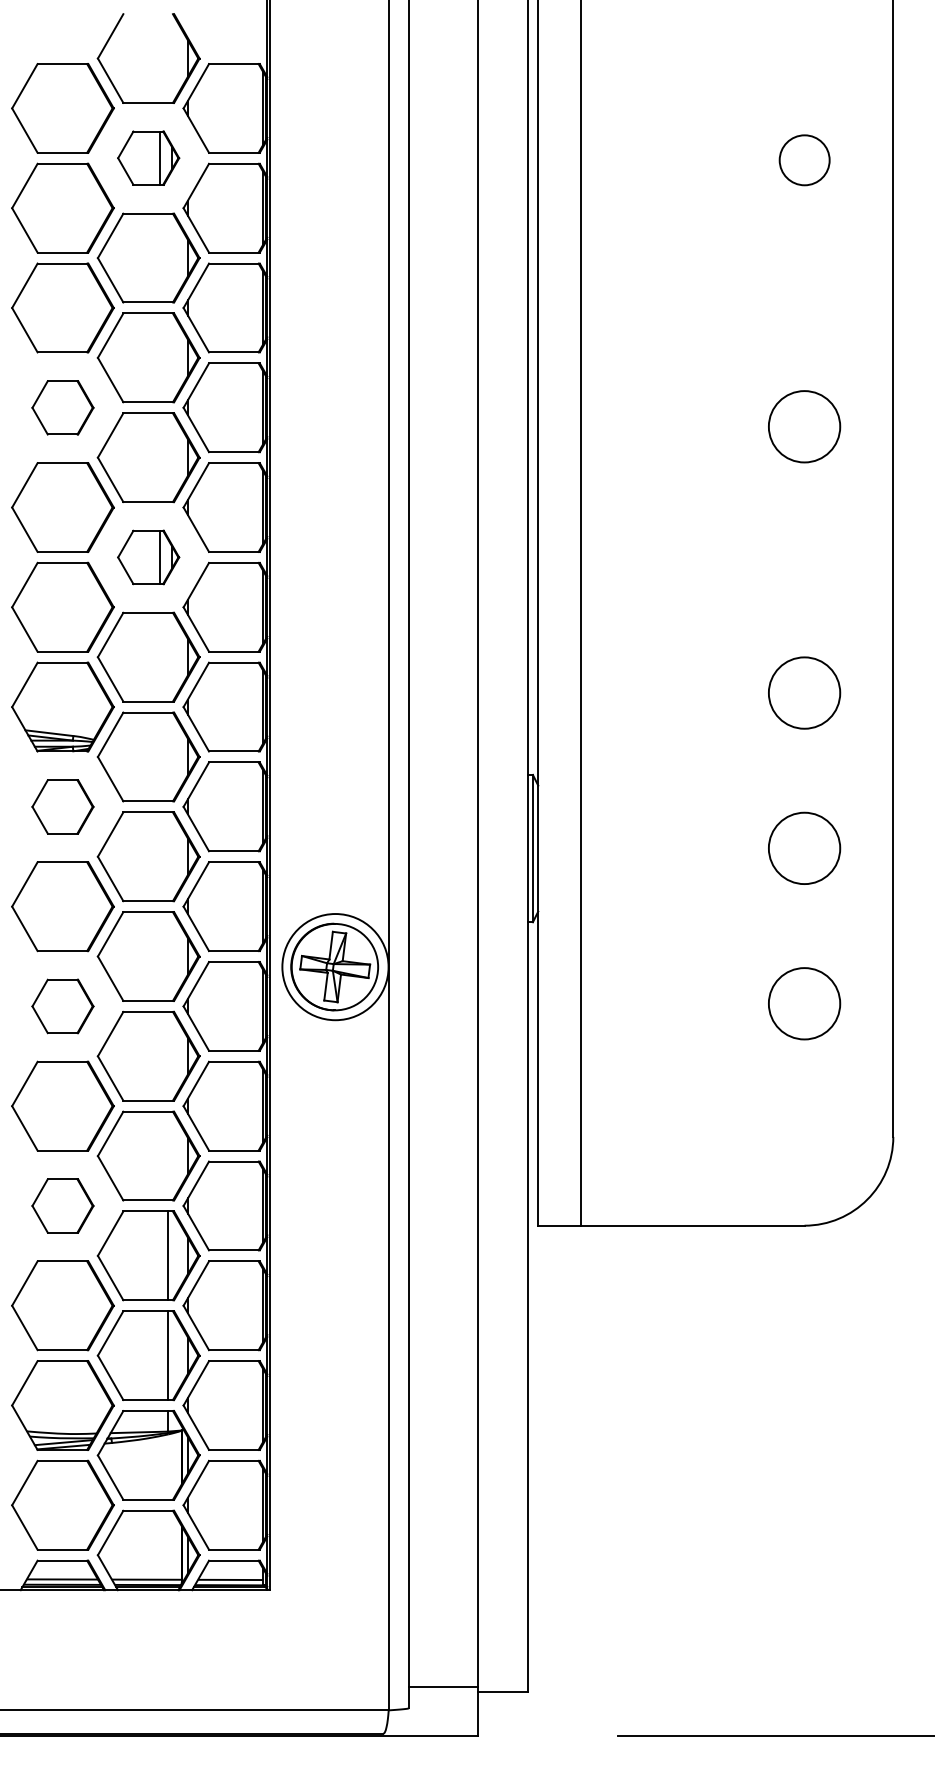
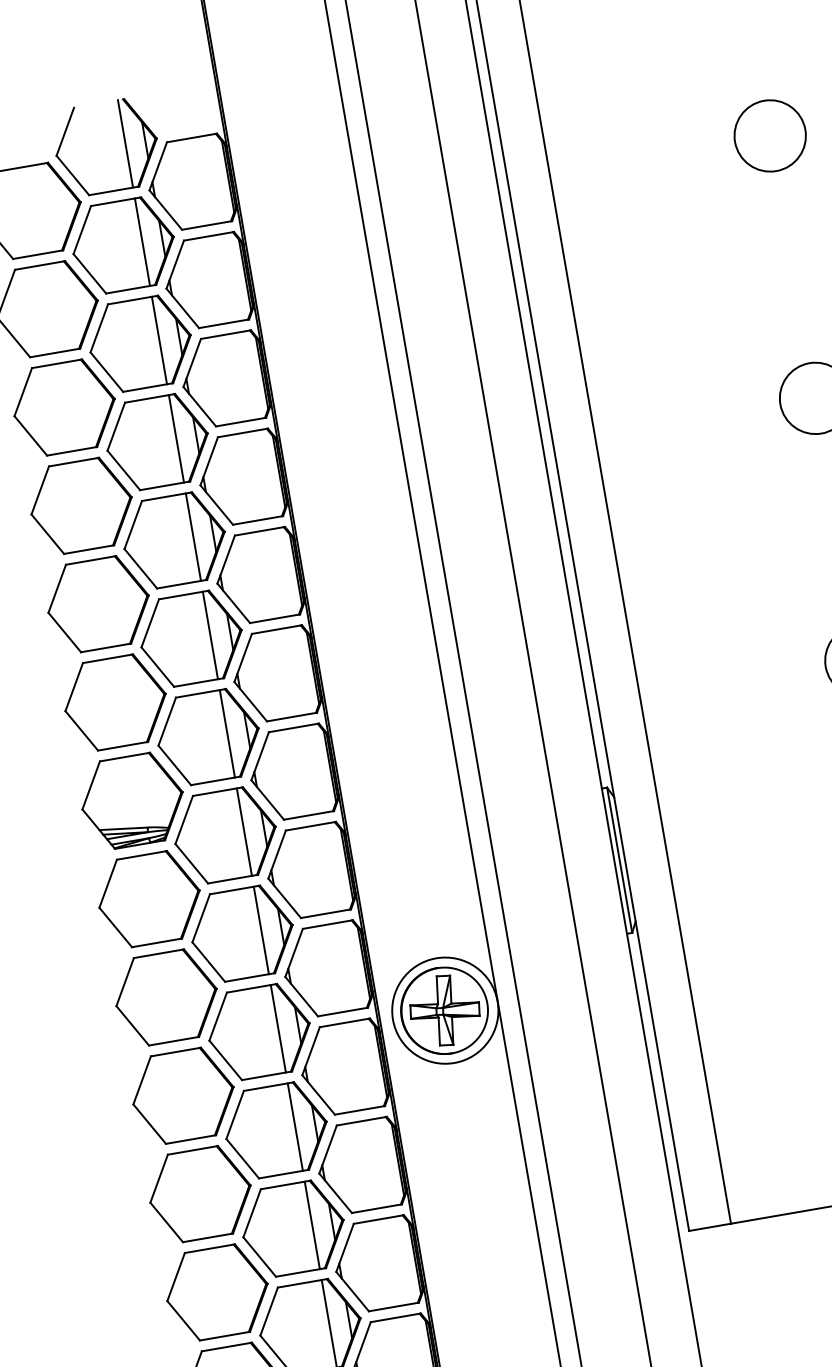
line: (167, 58) -> (125, 143), added
part: (148, 157) -> (123, 244), size x1.67
circle: (804, 159) -> (770, 135), size x1.43
line: (167, 257) -> (158, 340), added
line: (167, 357) -> (176, 438), added
part: (62, 407) -> (81, 505), size x1.67
line: (167, 457) -> (193, 537), added
part: (148, 557) -> (191, 638), size x1.67
line: (167, 656) -> (226, 733), added
line: (167, 756) -> (243, 831), added
part: (62, 806) -> (148, 898), size x1.67
line: (167, 856) -> (260, 930), added
line: (167, 956) -> (277, 1028), added
part: (62, 1006) -> (183, 1095), size x1.67
line: (167, 1055) -> (294, 1126), added
line: (167, 1155) -> (311, 1224), added
part: (62, 1205) -> (216, 1292), size x1.67

